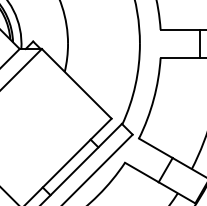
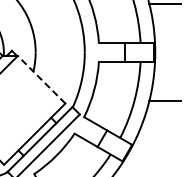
line: (76, 83) -> (41, 79), solid -> dashed

